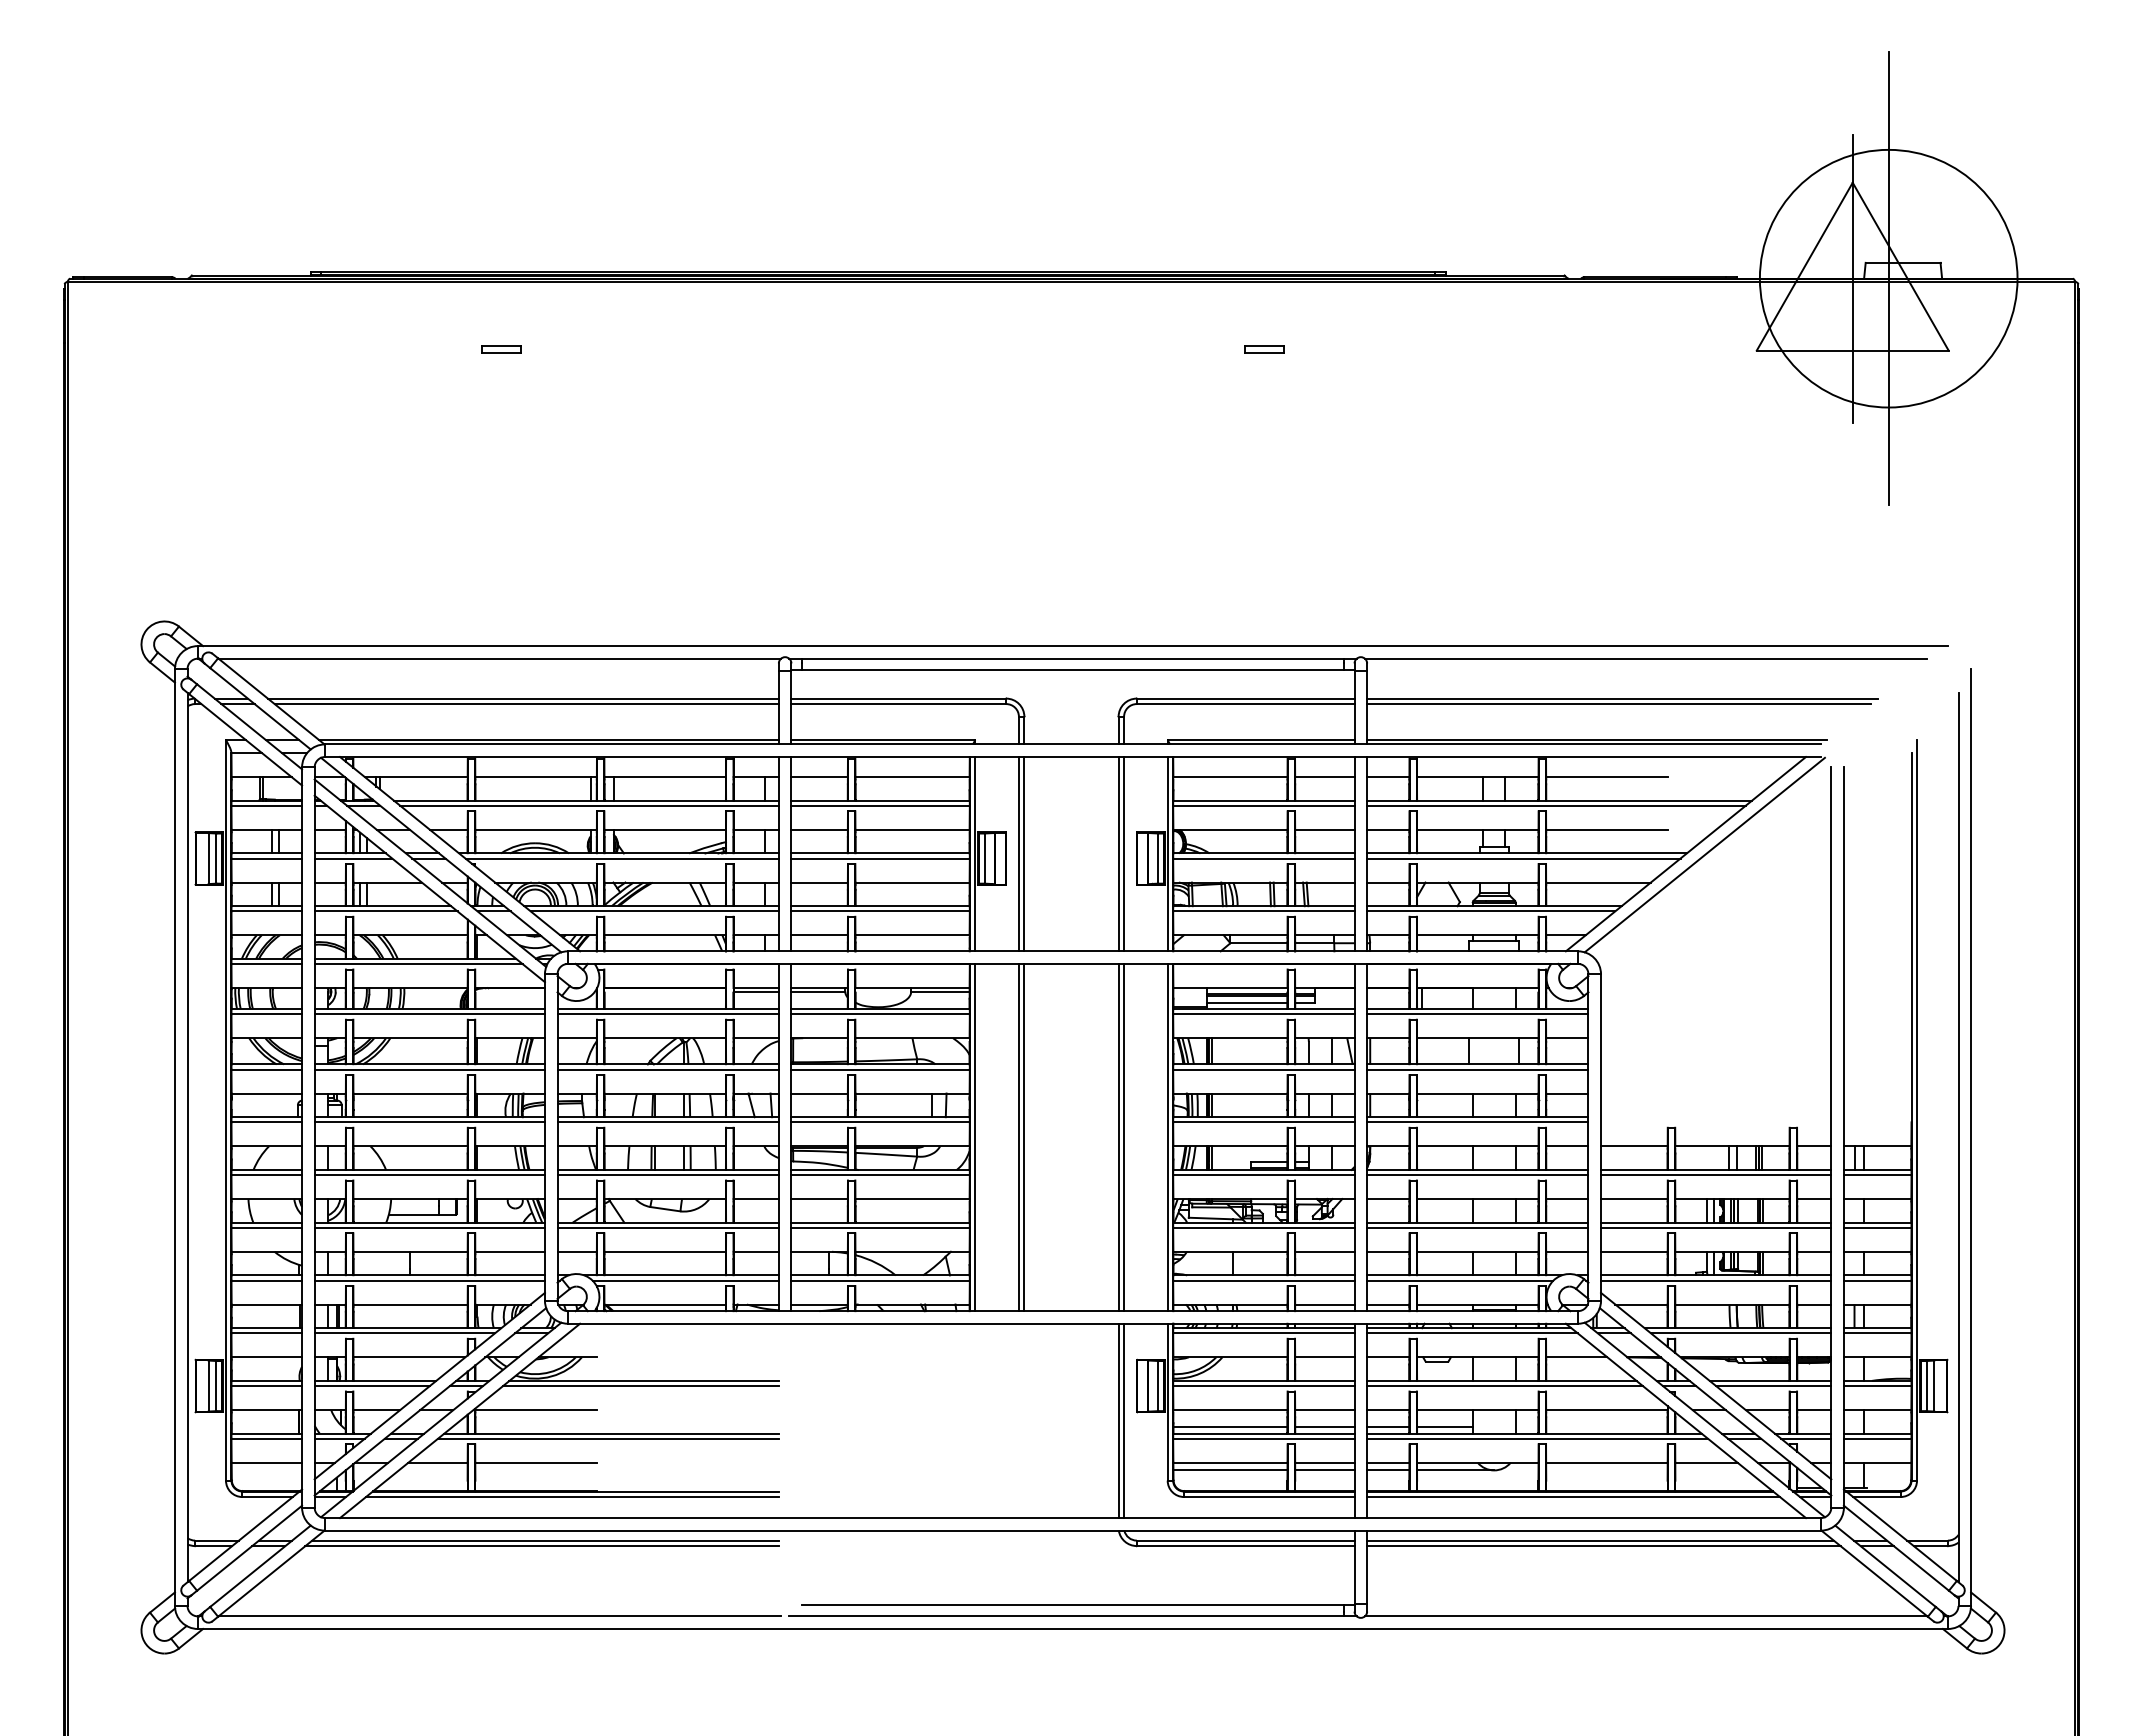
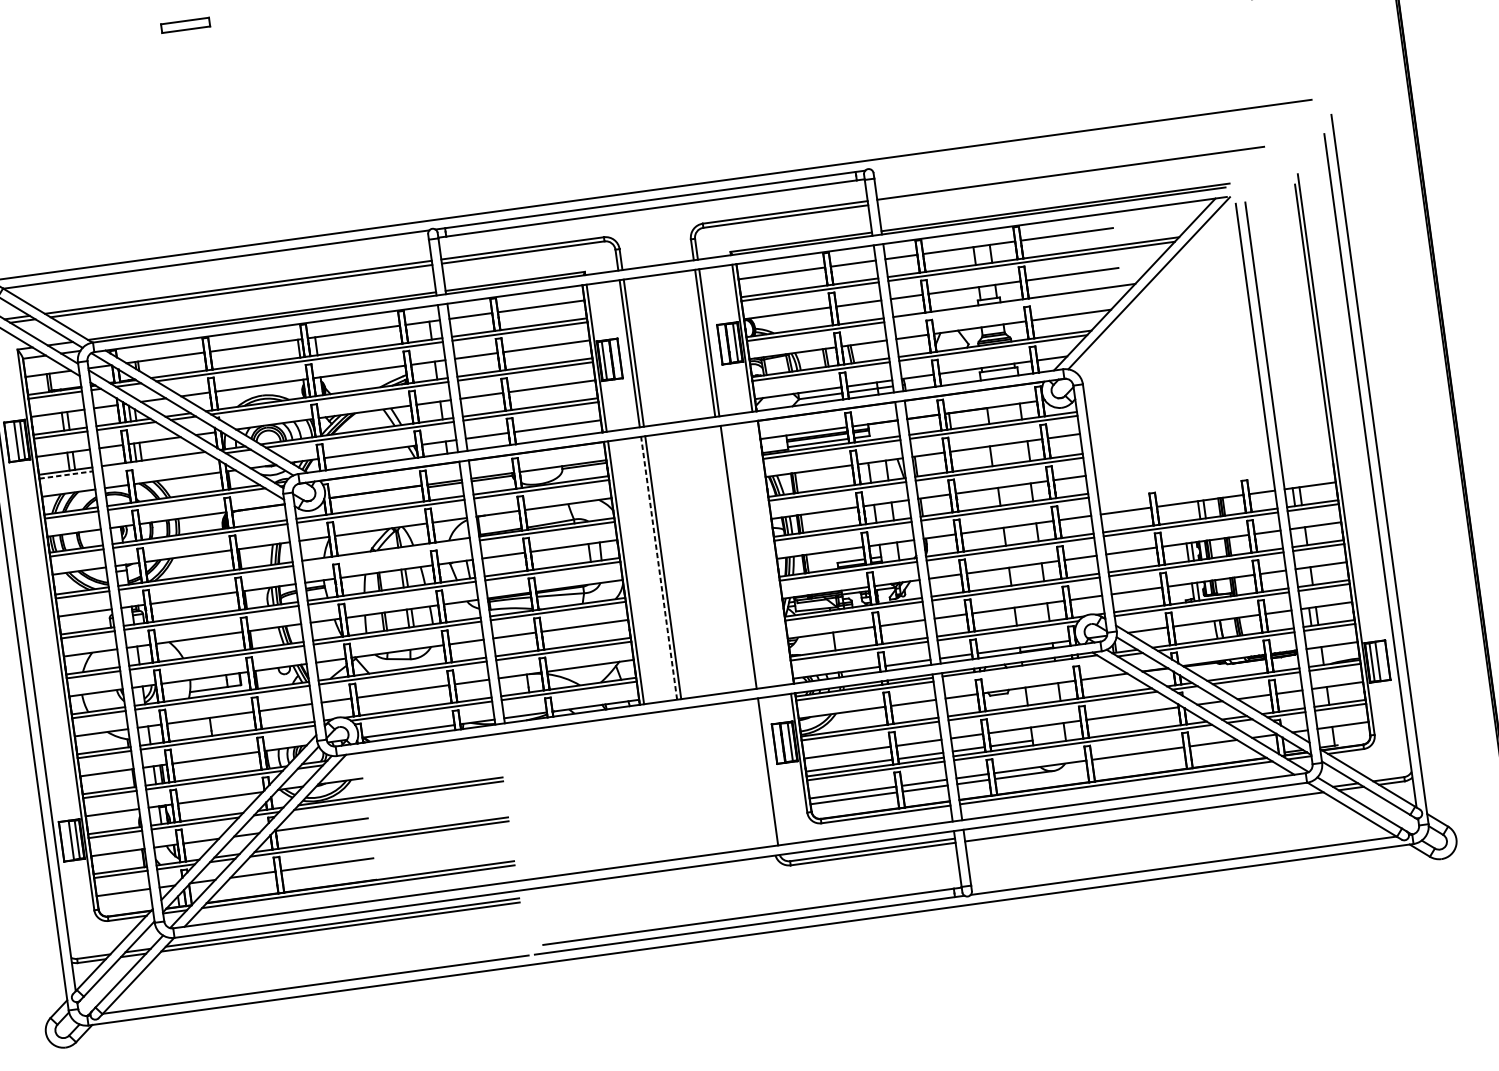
part: (501, 349) -> (185, 25), size x1.6
line: (1645, 658) -> (1083, 140), removed
line: (1619, 704) -> (1068, 178), removed
line: (1523, 858) -> (1012, 304), removed
line: (267, 911) -> (66, 475), solid -> dashed
line: (385, 911) -> (156, 462), removed
line: (667, 1069) -> (385, 553), removed
line: (1018, 1137) -> (658, 568), solid -> dashed
line: (1118, 1137) -> (734, 557), removed
line: (1167, 1137) -> (771, 552), removed
line: (1472, 1333) -> (1022, 669), removed
line: (1118, 1420) -> (763, 772), removed
line: (1600, 1540) -> (1141, 813), removed

